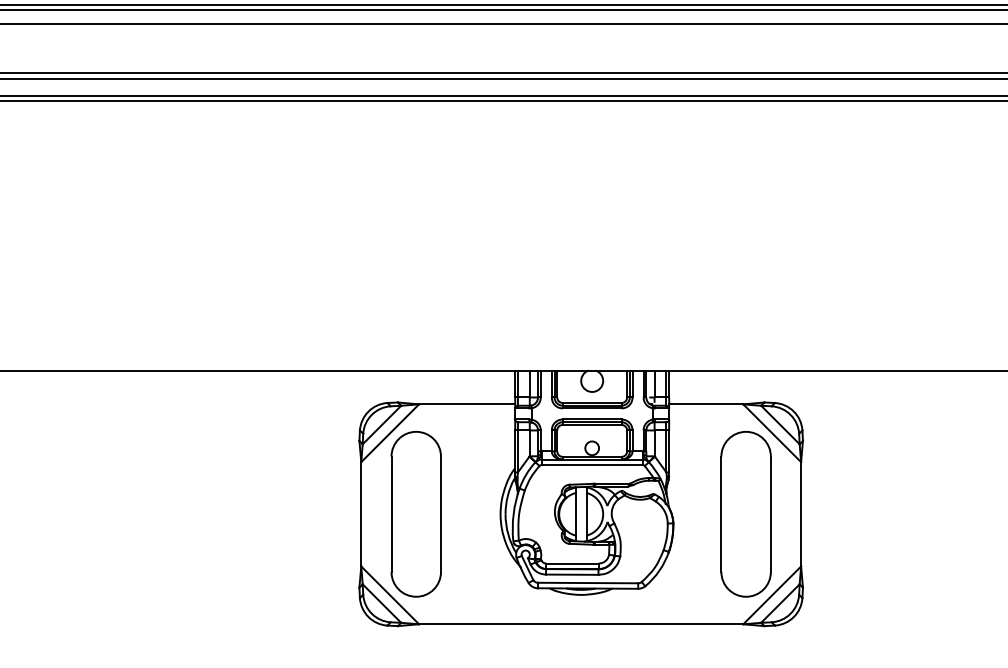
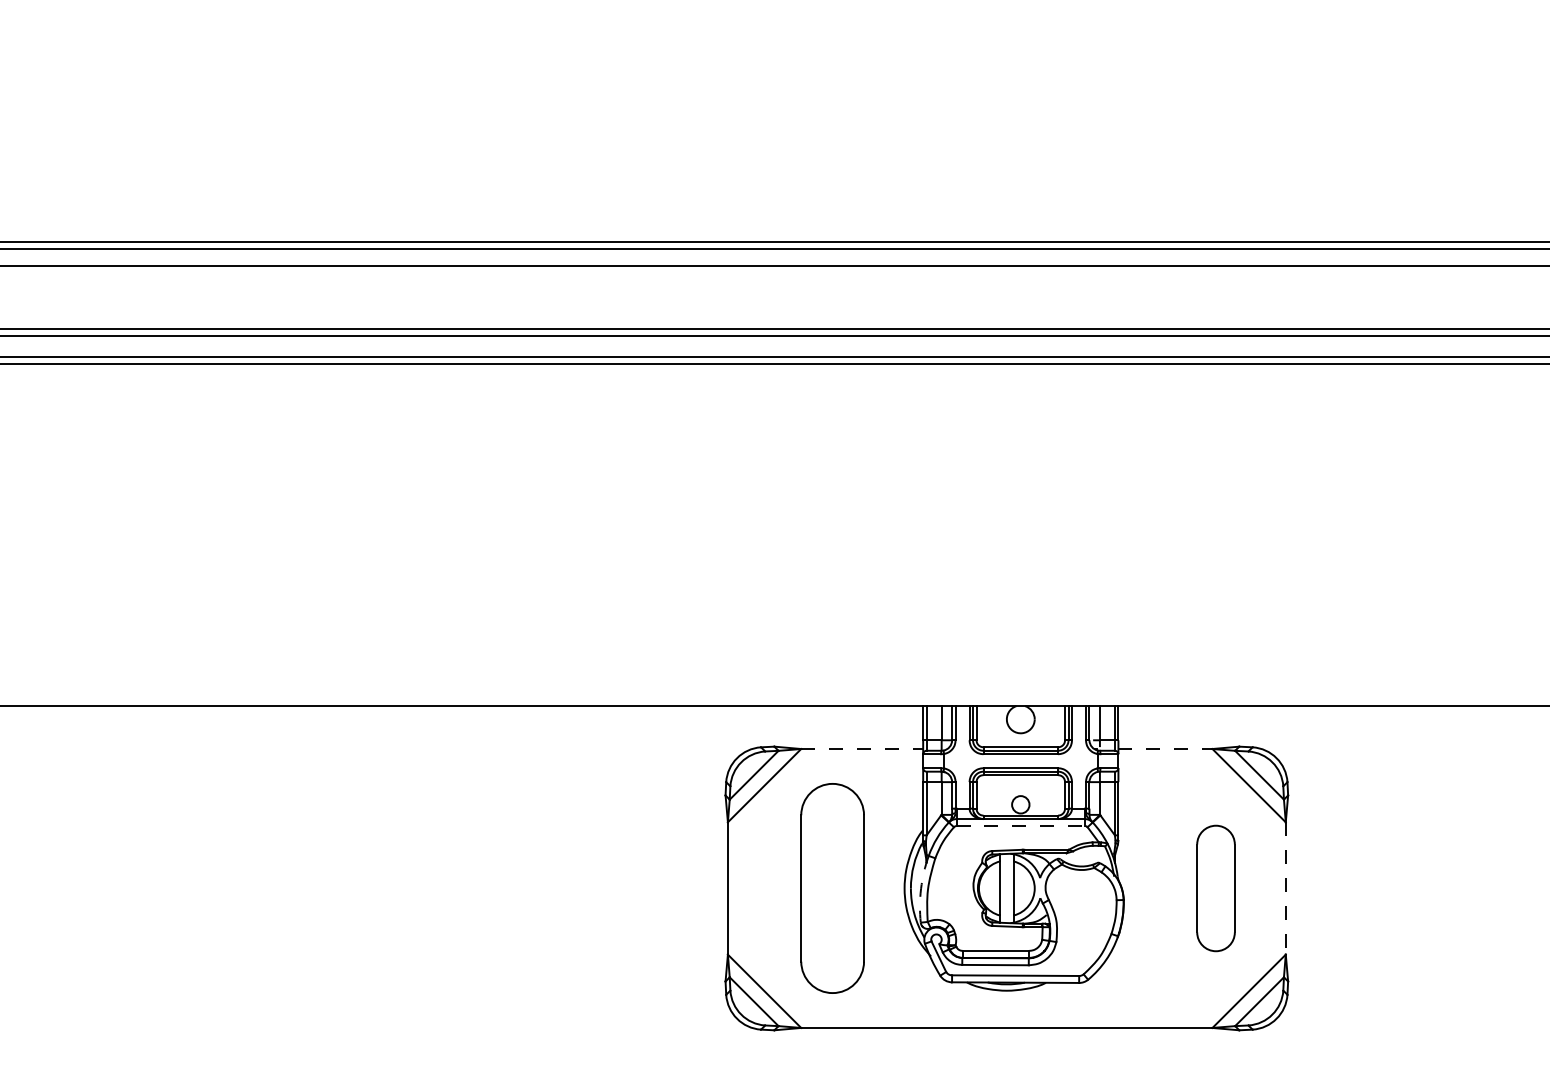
line: (467, 404) -> (862, 749), solid -> dashed
line: (706, 404) -> (1165, 749), solid -> dashed
line: (592, 465) -> (1021, 826), solid -> dashed
part: (416, 514) -> (832, 888), moved
arc: (513, 514) -> (921, 888), solid -> dashed
part: (745, 514) -> (1215, 888), size x0.6
line: (800, 514) -> (1285, 888), solid -> dashed

